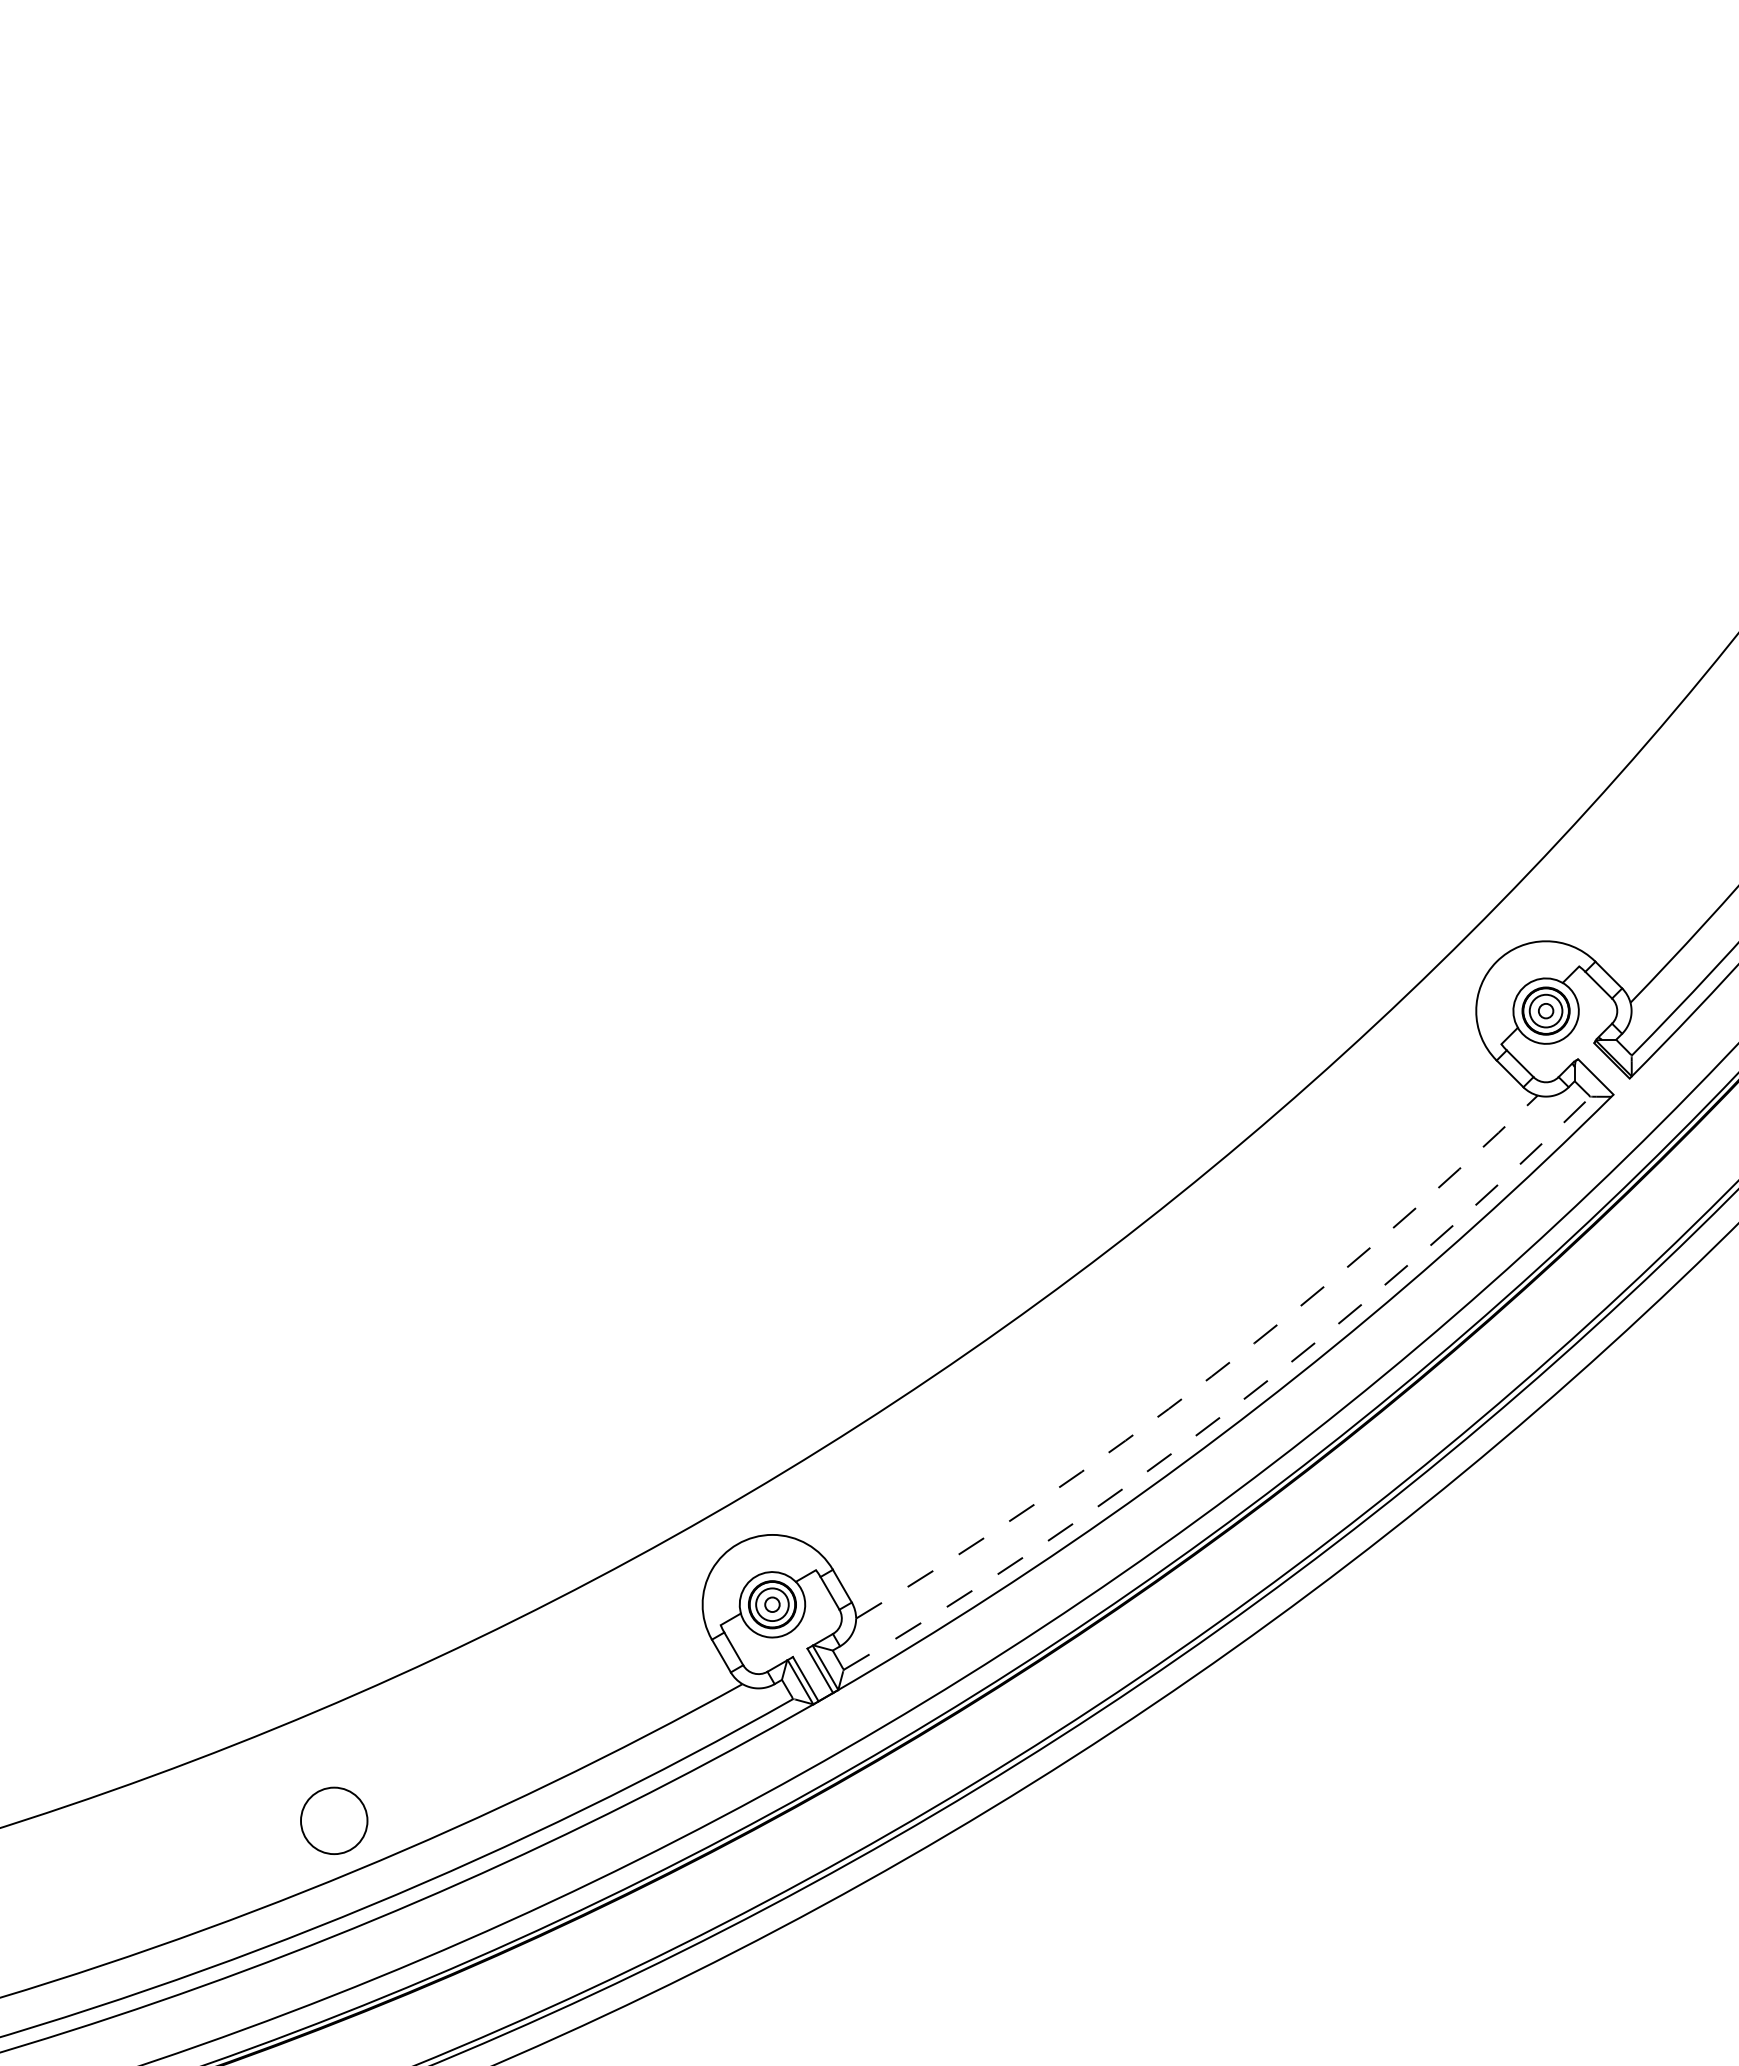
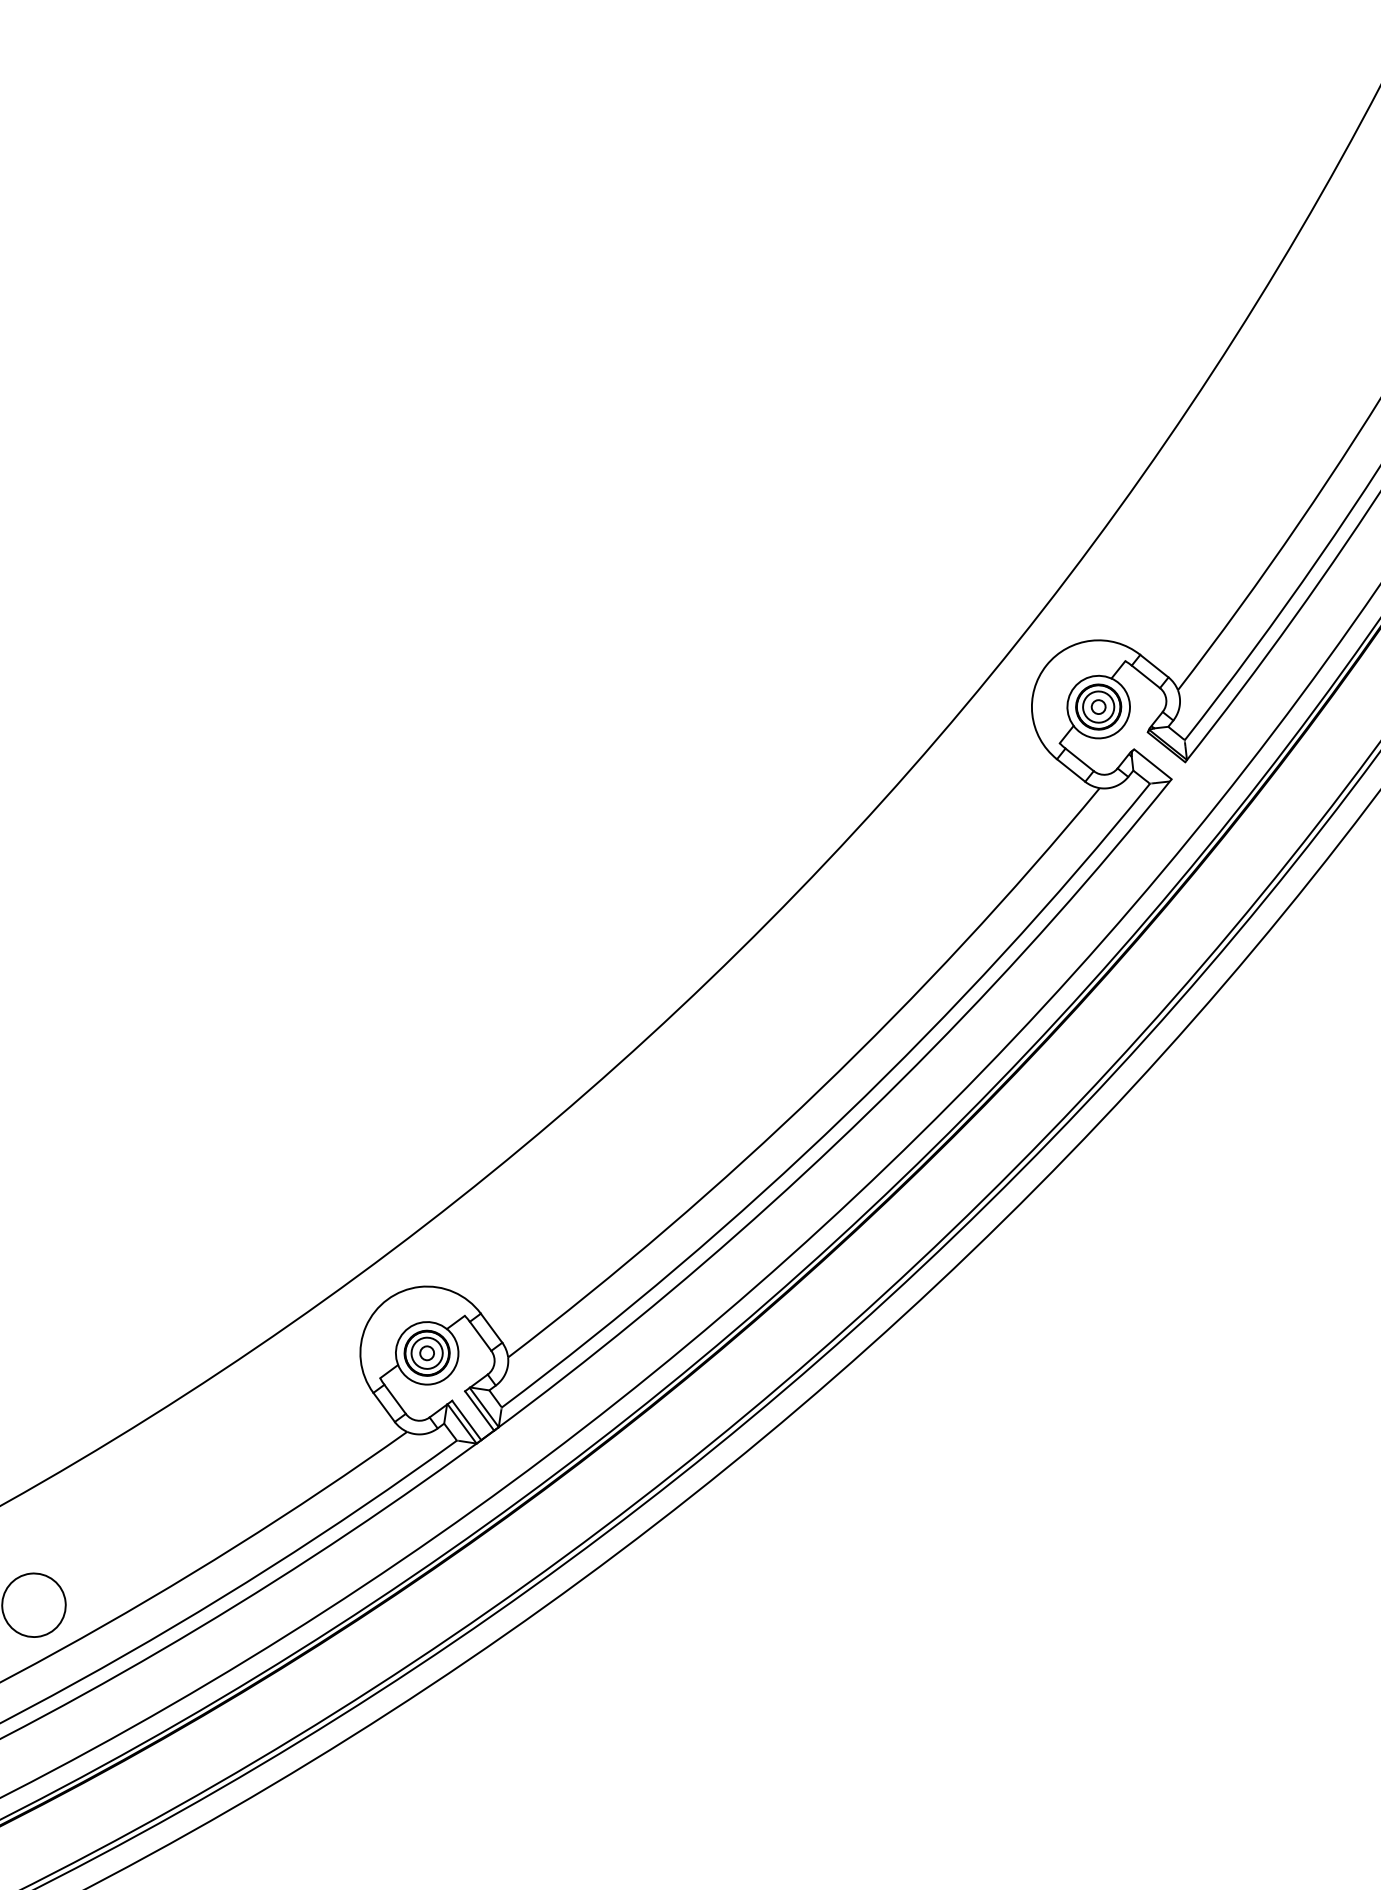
arc: (1211, 1376) -> (819, 1089), dashed -> solid
arc: (1234, 1406) -> (844, 1115), dashed -> solid

